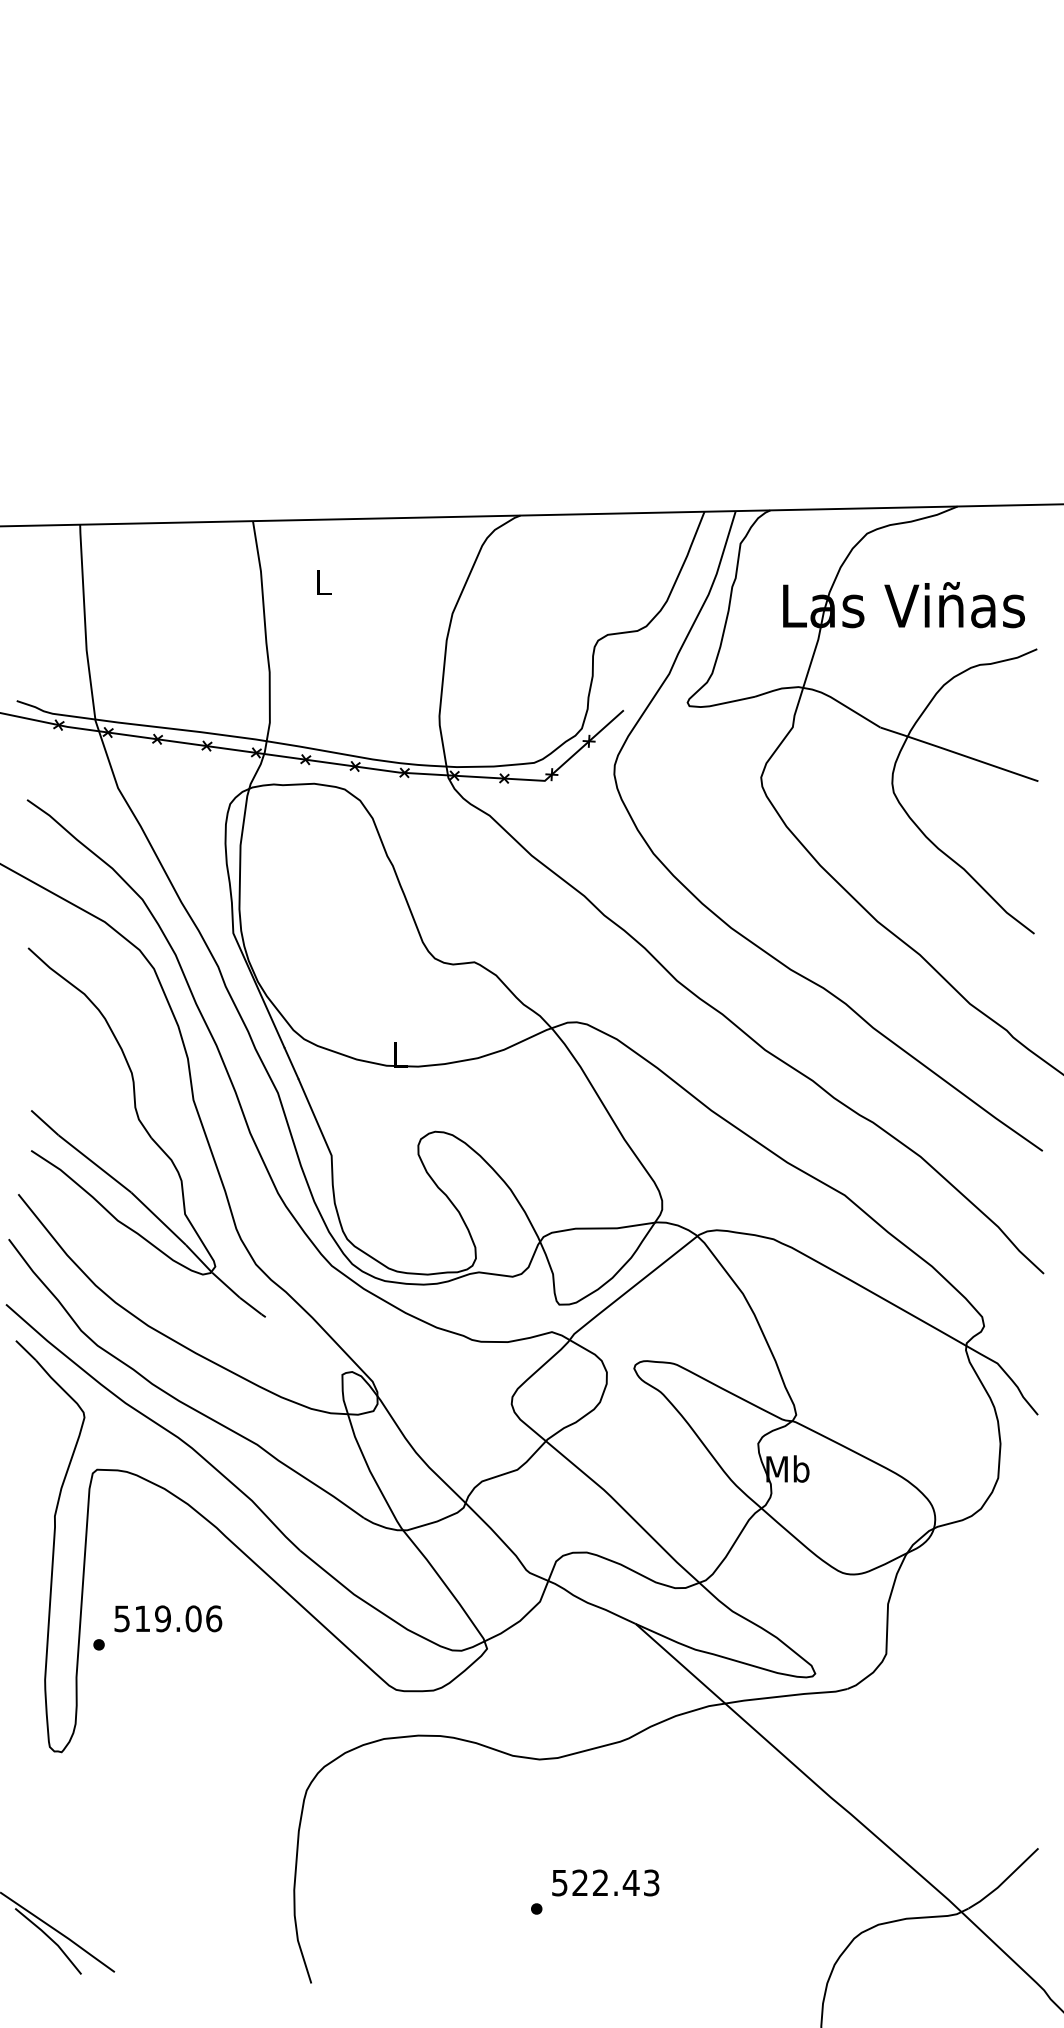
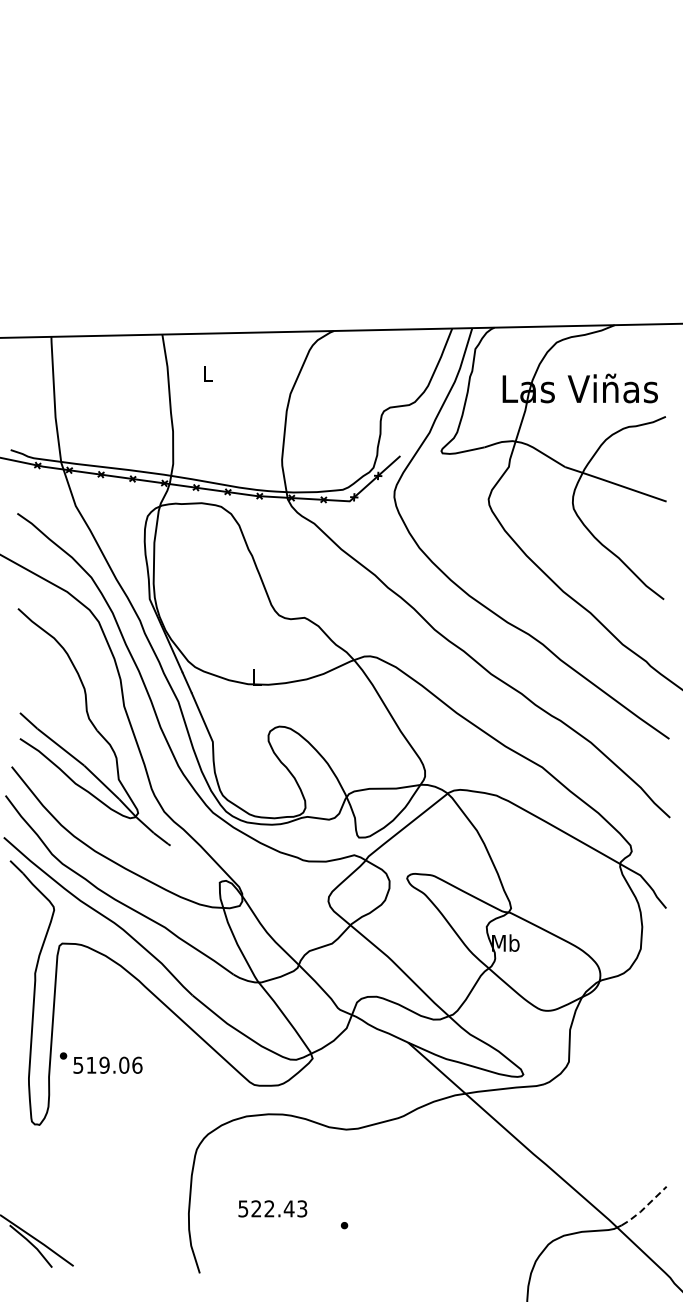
text: (167, 1617) -> (107, 1064), moved
line: (1003, 1880) -> (644, 1207), solid -> dashed
text: (605, 1882) -> (272, 1208), moved

